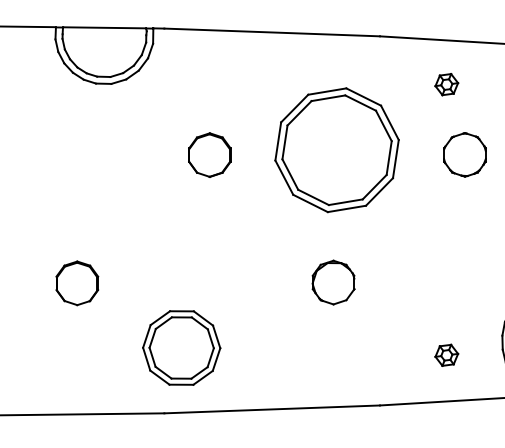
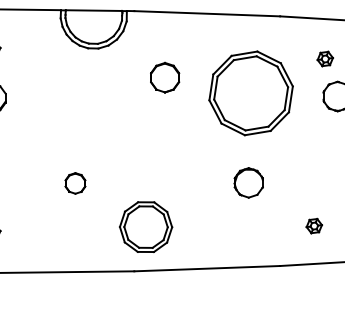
part: (445, 83) -> (324, 58), moved
part: (210, 154) -> (165, 77), moved
part: (77, 283) -> (75, 183), size x0.7
part: (447, 354) -> (314, 225), moved

